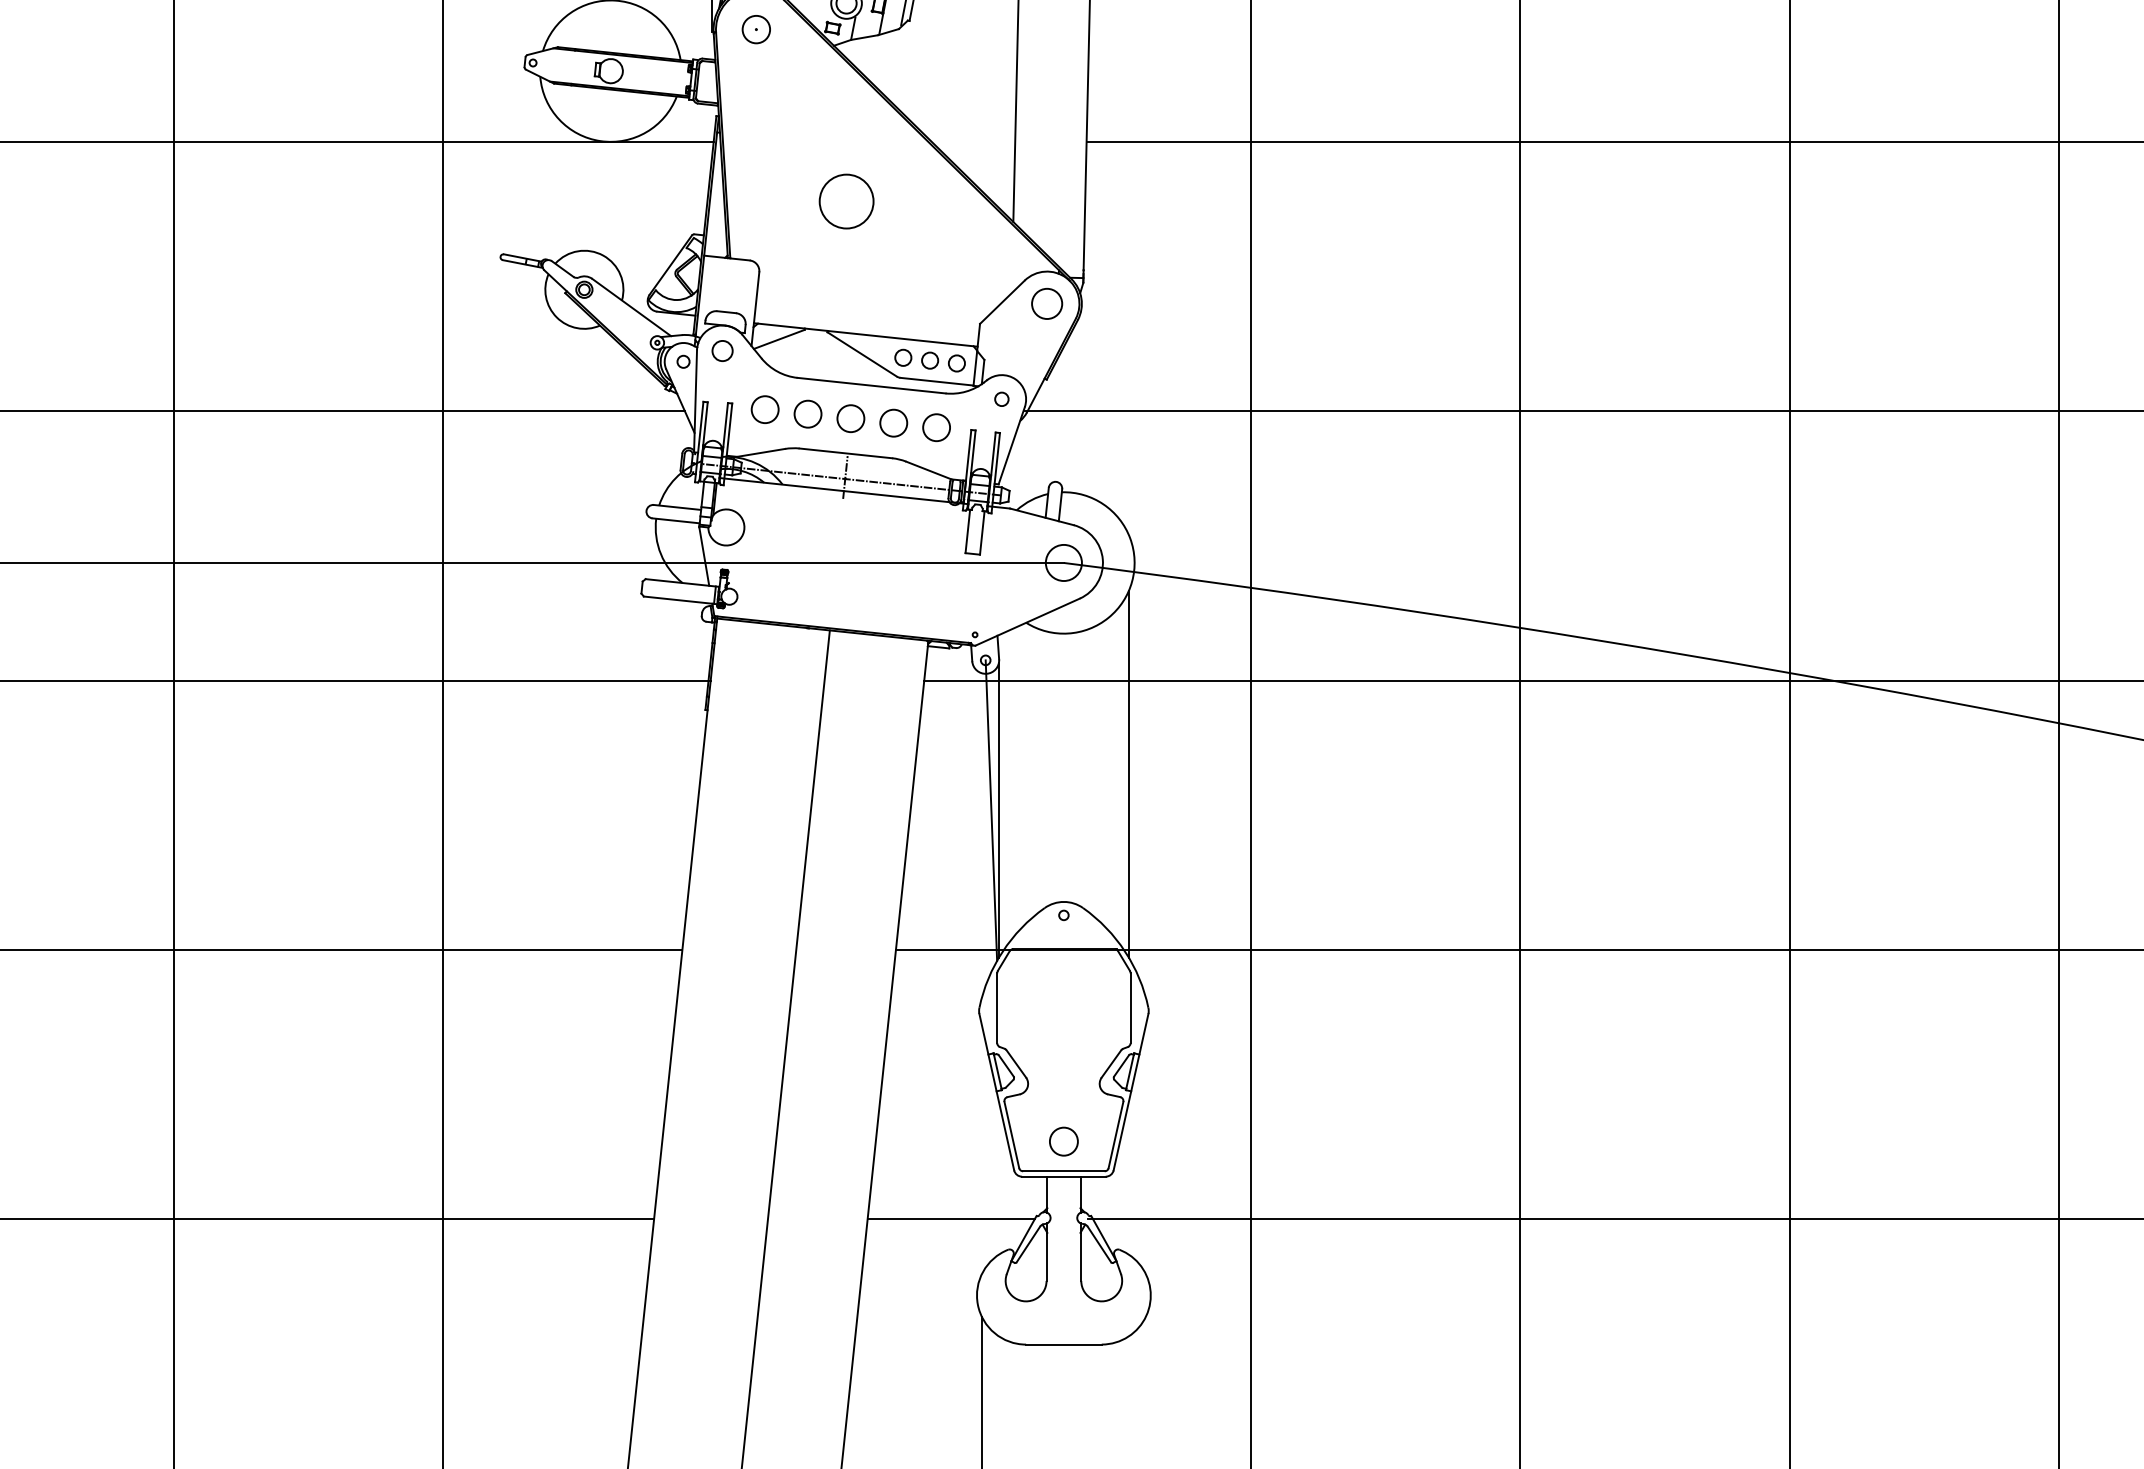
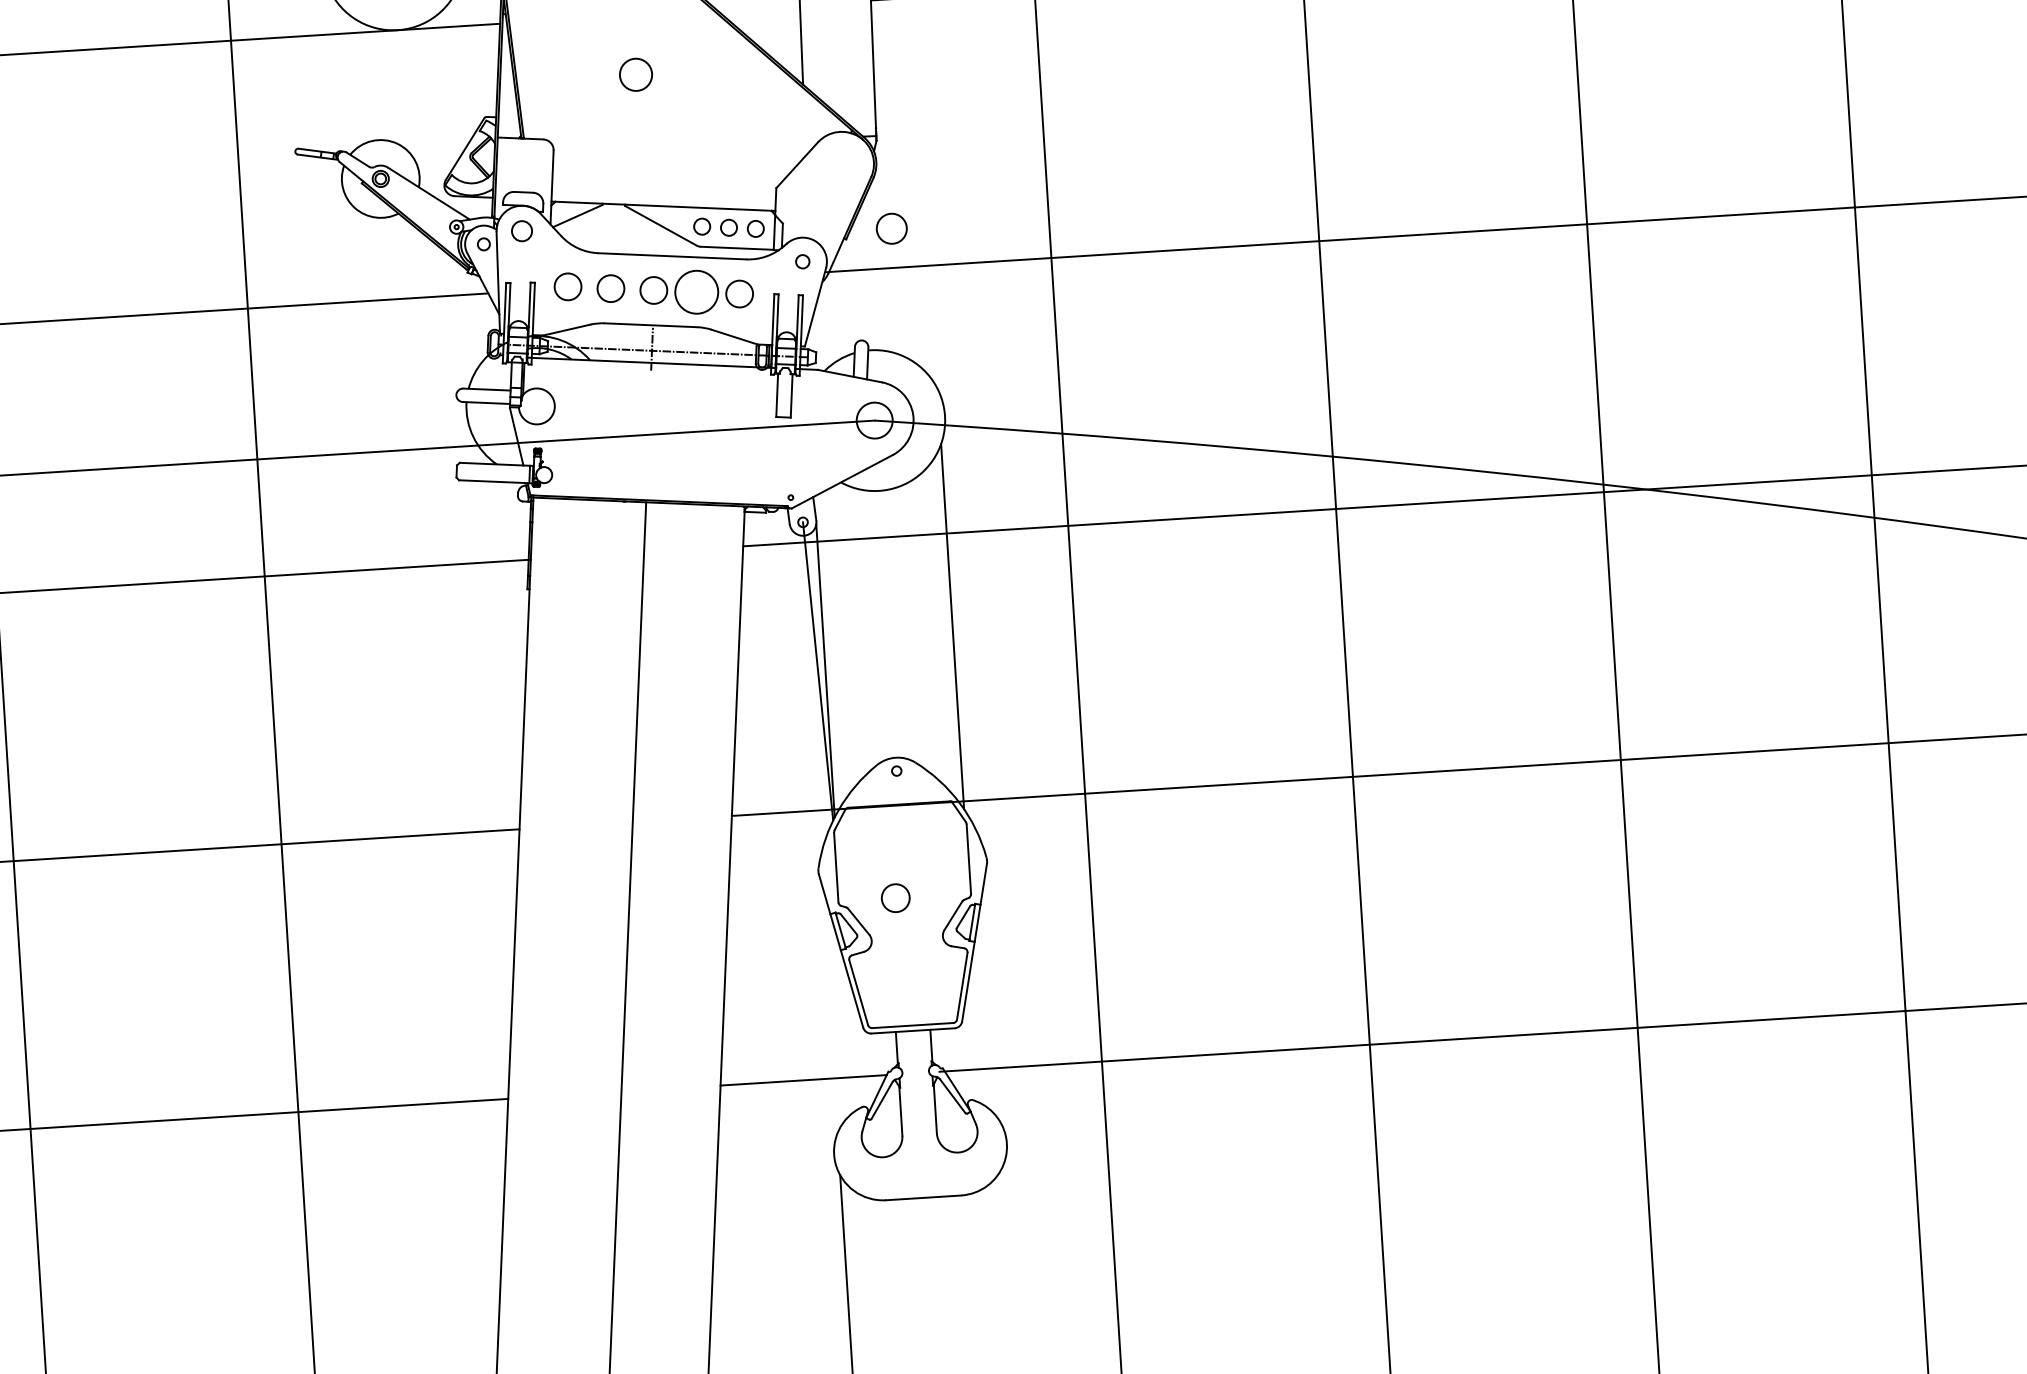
circle: (846, 201) -> (635, 74), size x0.6
circle: (1047, 303) -> (892, 228), moved
circle: (893, 422) -> (696, 291), size x1.6
circle: (1063, 1141) -> (895, 898), moved

